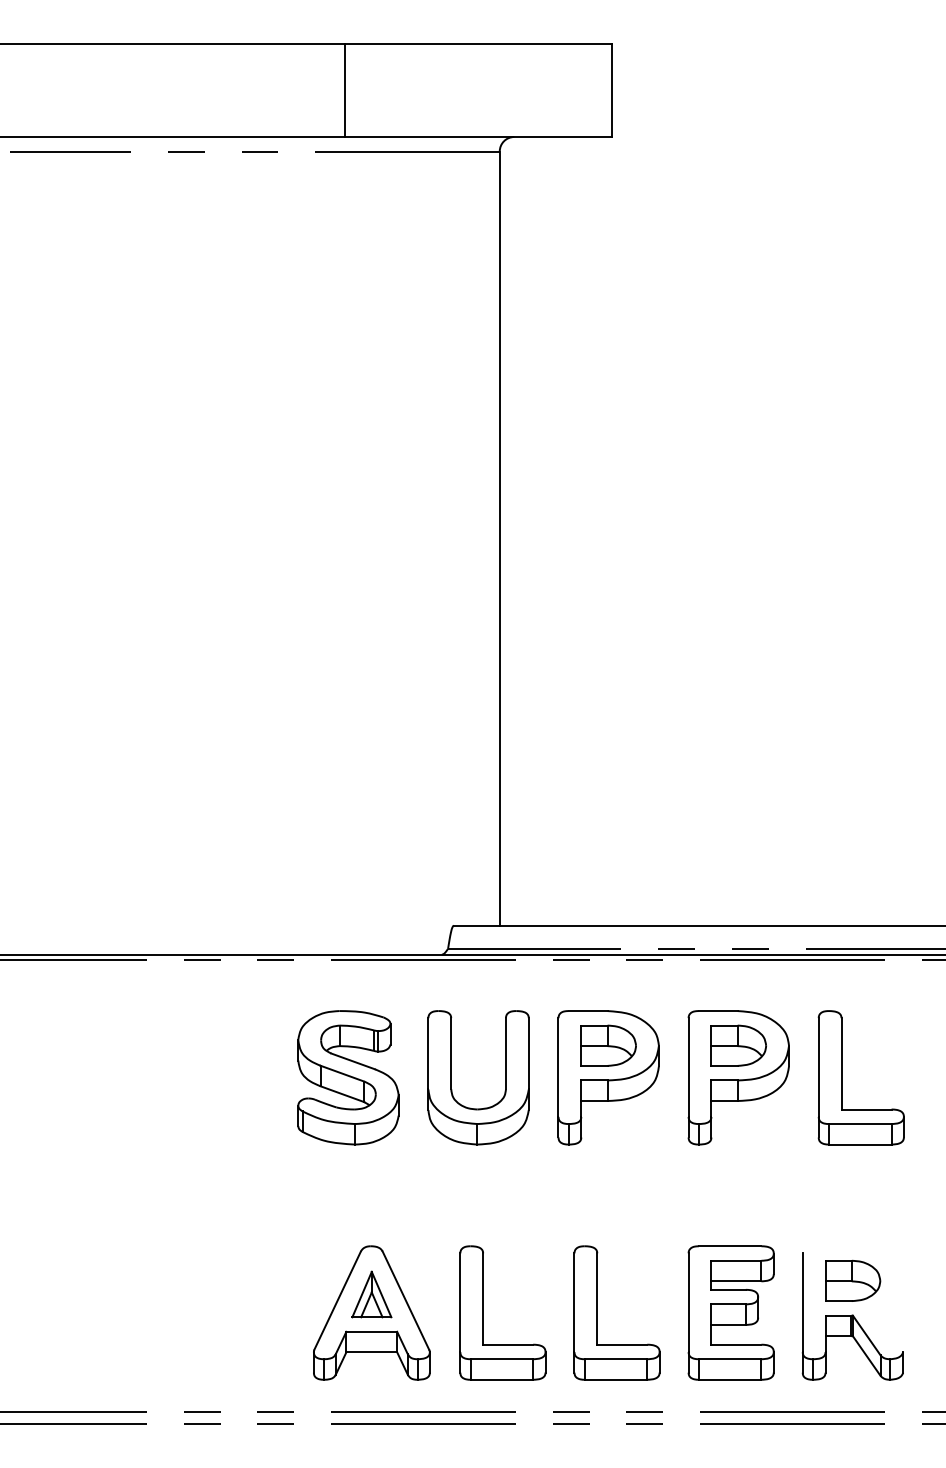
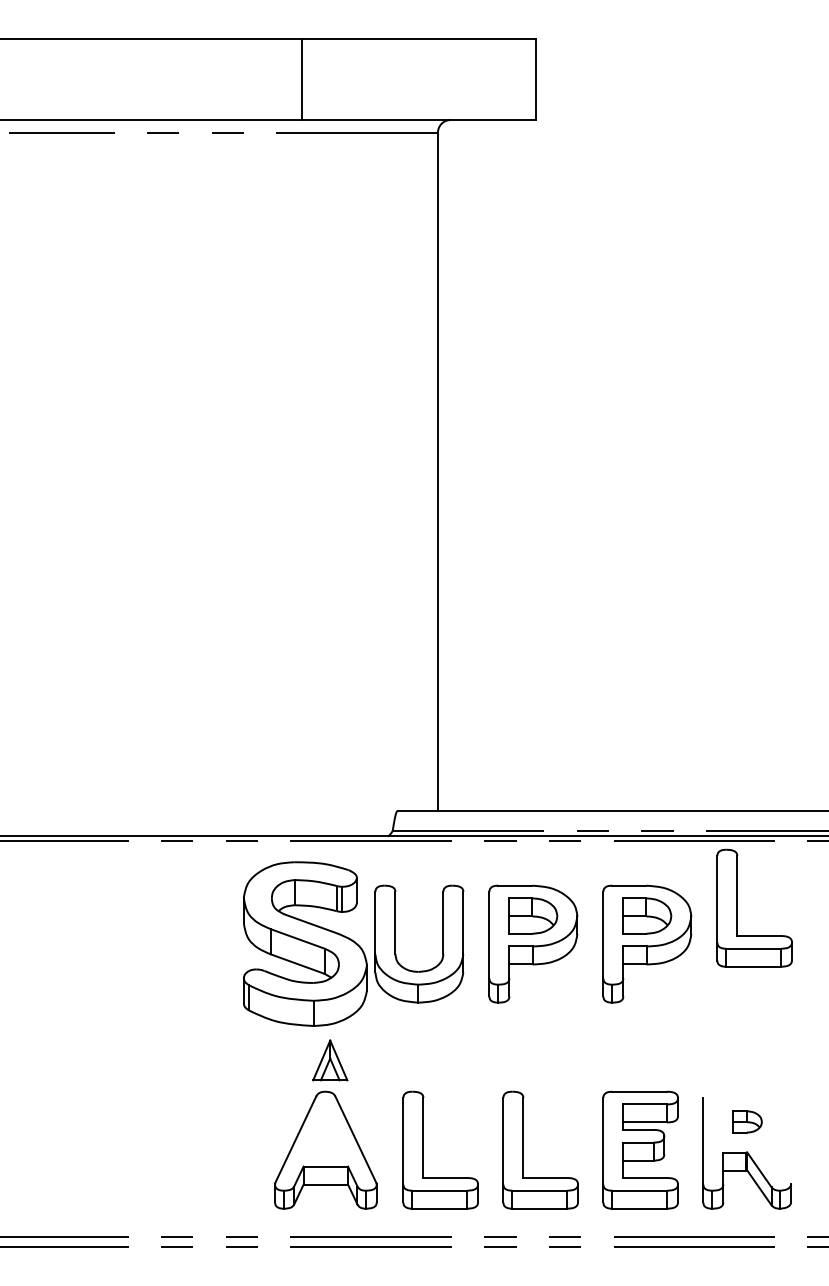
part: (348, 1077) -> (305, 943), size x1.4
part: (842, 1077) -> (738, 907), moved
part: (853, 1280) -> (747, 1121), size x0.6
part: (371, 1294) -> (329, 1060), moved

